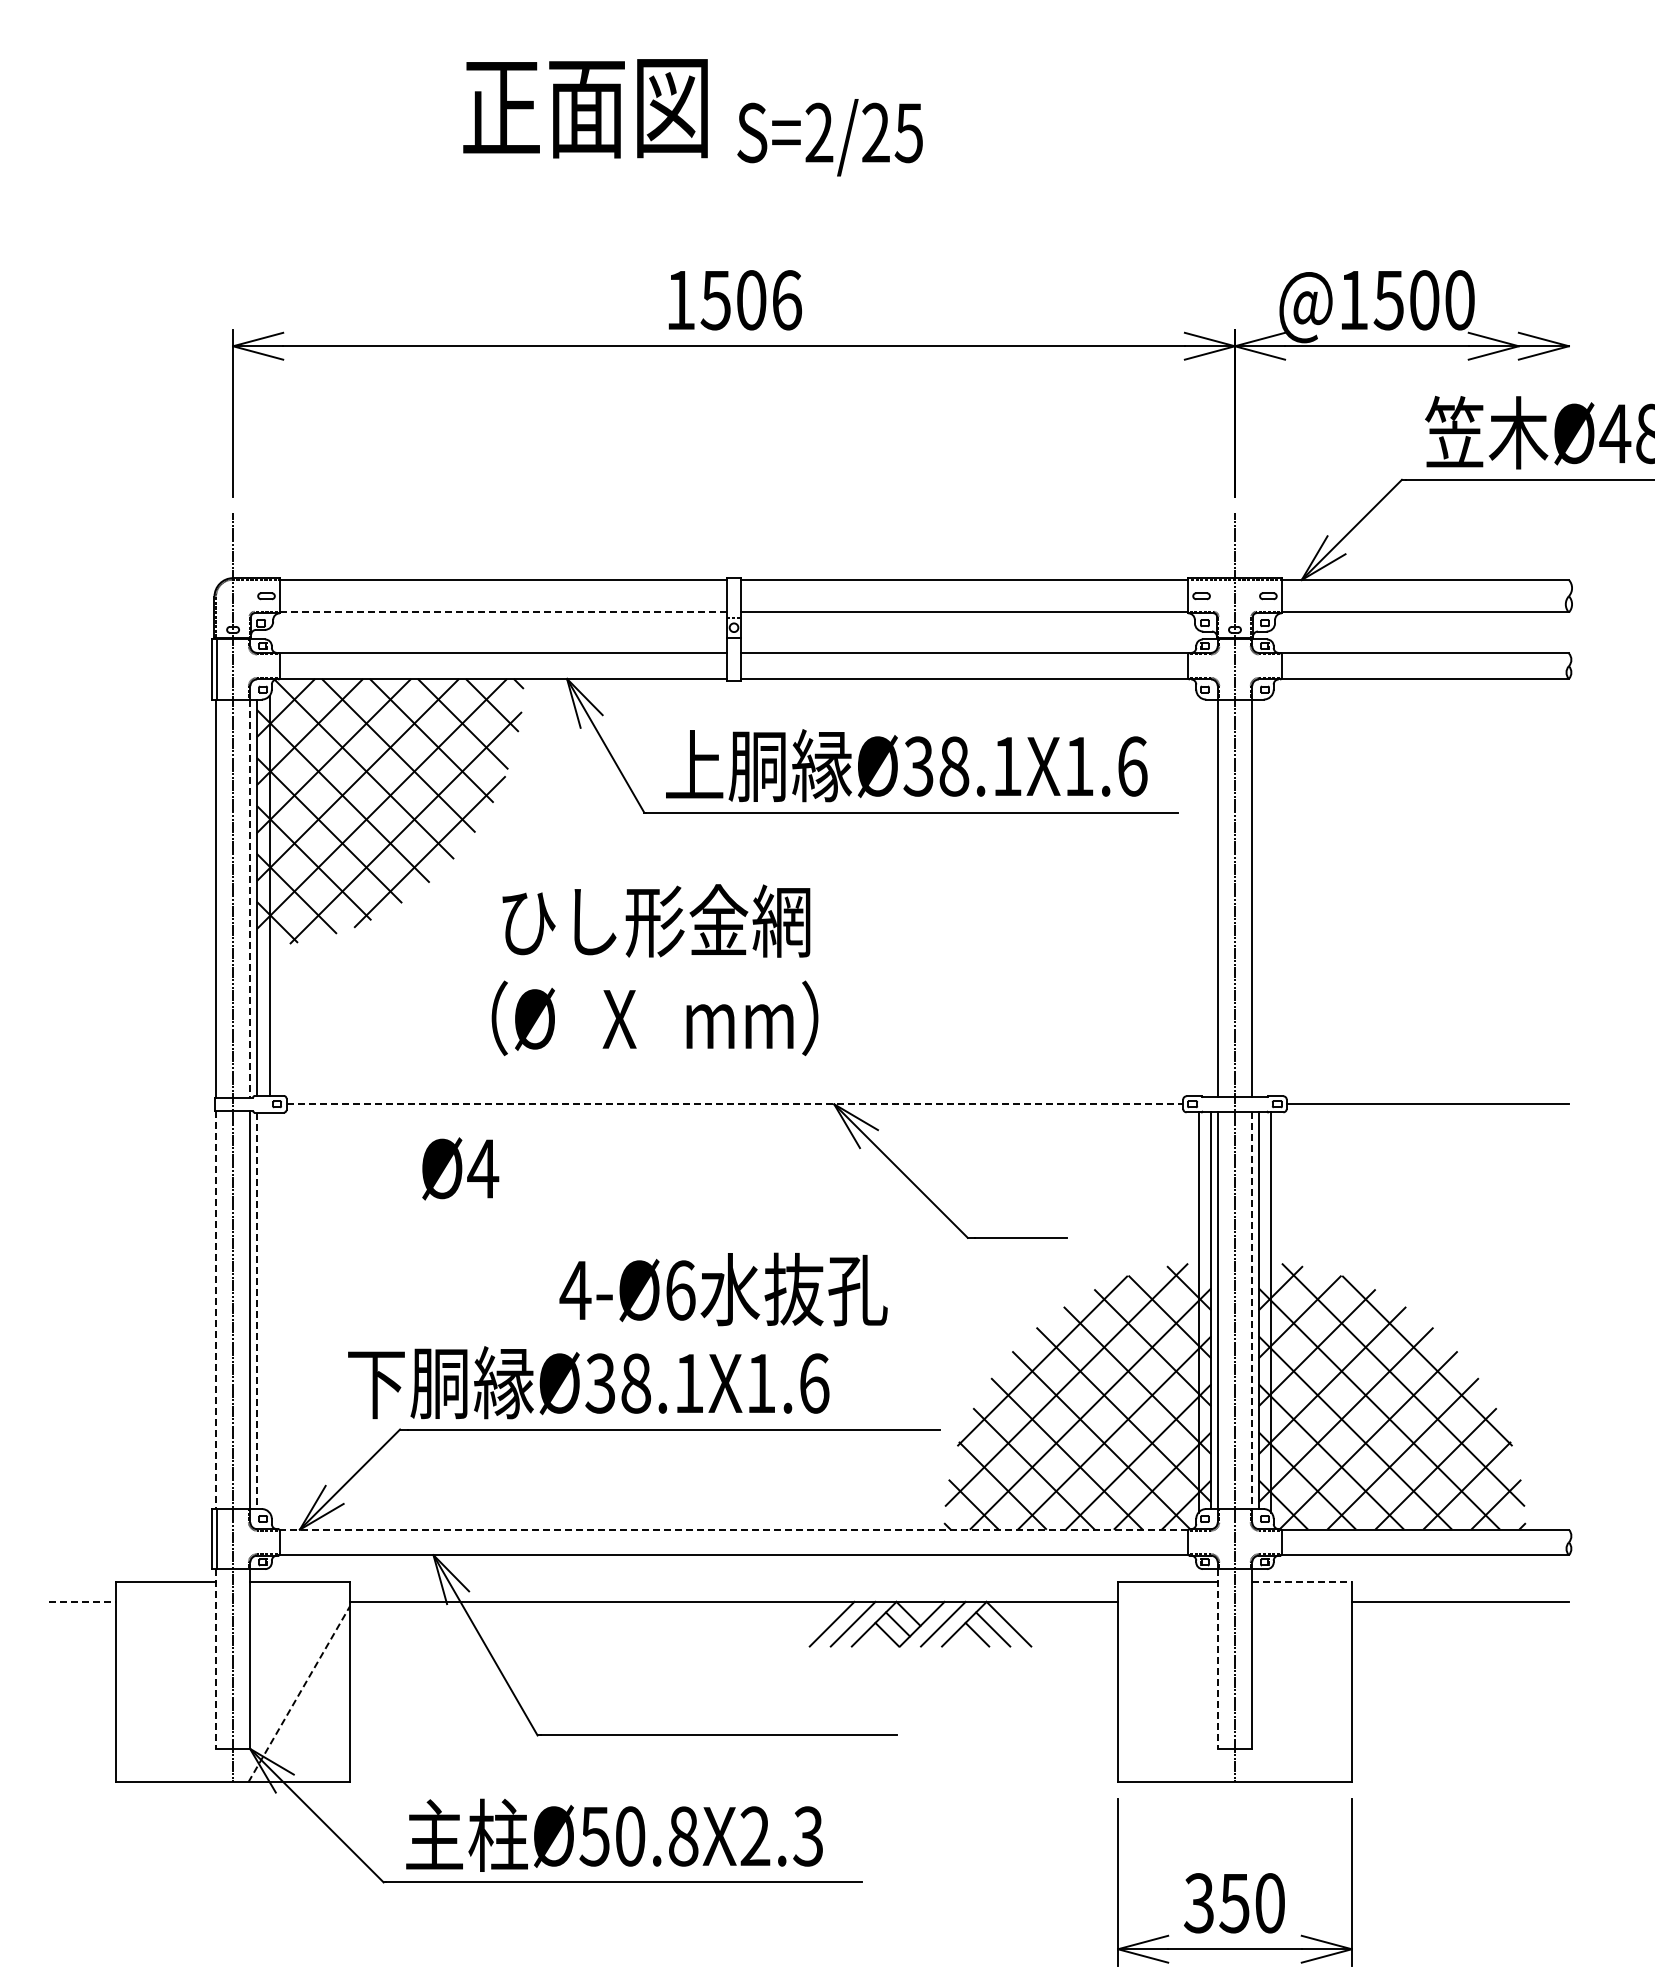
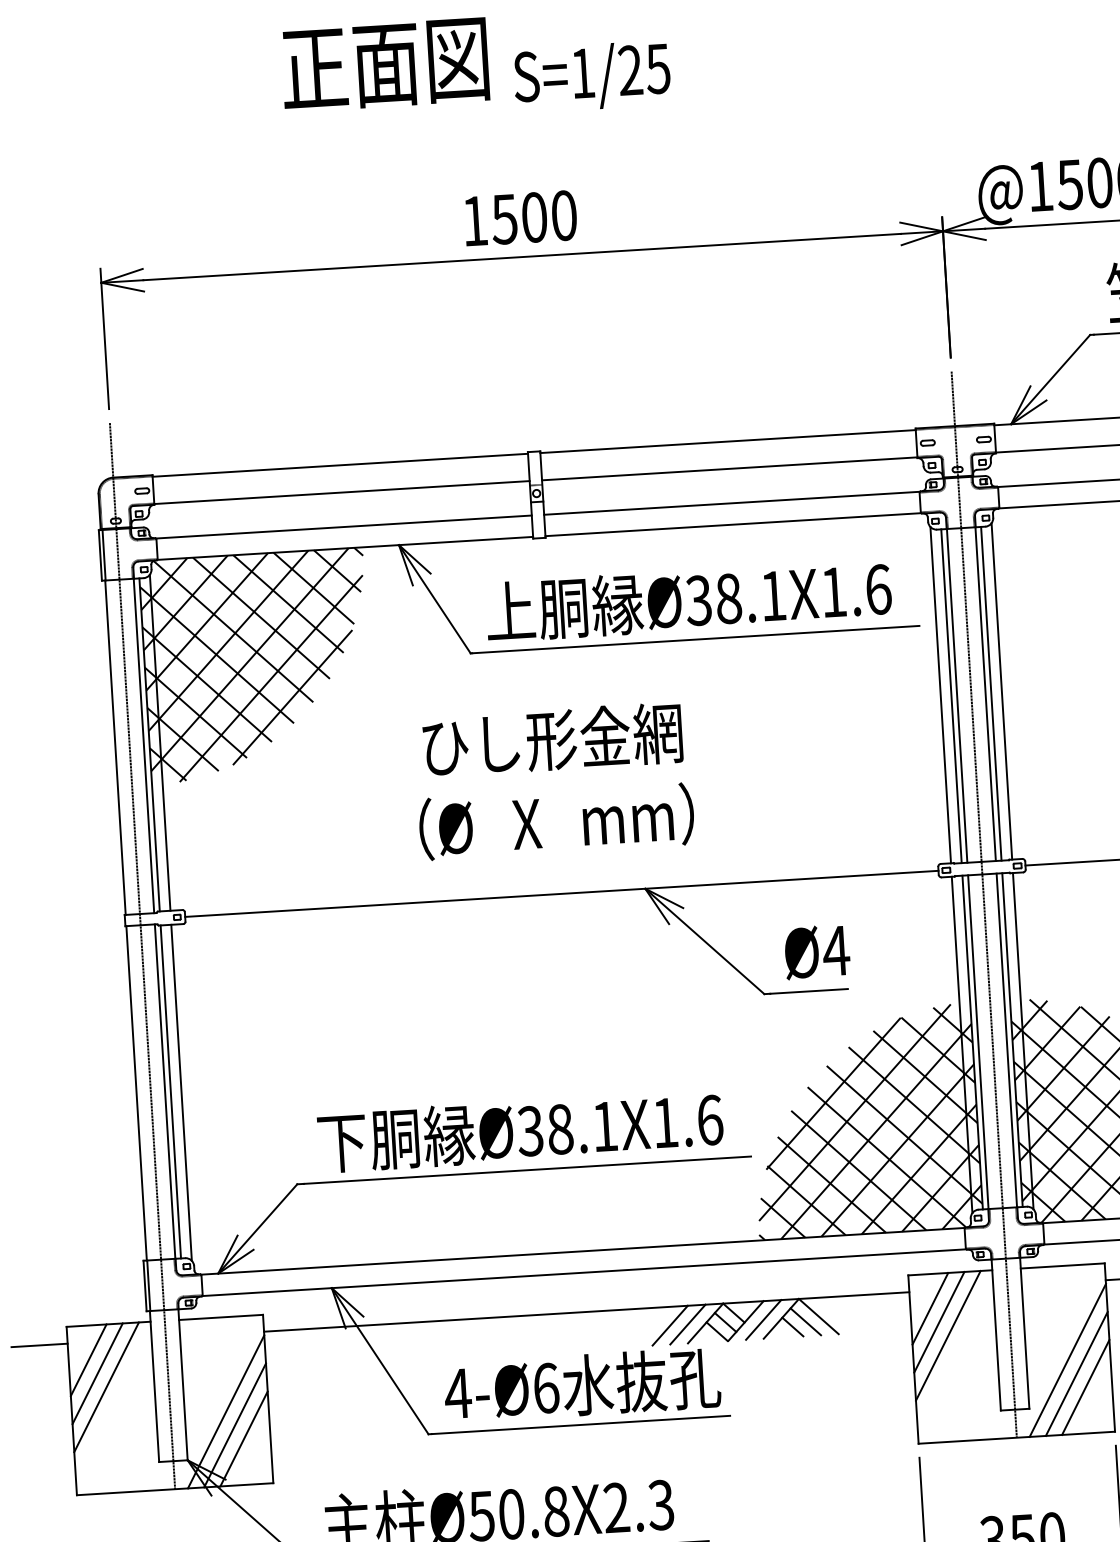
text: (819, 132) -> (582, 73), S=2/25 -> S=1/25
text: (787, 300) -> (564, 215), 1506 -> 1500
line: (502, 612) -> (341, 492), dashed -> solid
line: (1198, 896) -> (940, 695), added
line: (1271, 896) -> (1001, 691), added
line: (1211, 897) -> (951, 695), added
line: (1258, 897) -> (991, 693), added
line: (250, 899) -> (144, 746), dashed -> solid
text: (654, 969) -> (553, 780), moved
line: (735, 1104) -> (562, 894), dashed -> solid
text: (460, 1168) -> (817, 951), moved
text: (723, 1289) -> (582, 1385), moved
line: (216, 1310) -> (136, 1093), dashed -> solid
line: (1251, 1310) -> (1006, 1040), dashed -> solid
line: (256, 1311) -> (170, 1092), dashed -> solid
line: (269, 1312) -> (181, 1092), added
text: (588, 1382) -> (520, 1131), moved
line: (734, 1529) -> (583, 1251), dashed -> solid
line: (1301, 1581) -> (1062, 1265), dashed -> solid
line: (83, 1601) -> (40, 1345), dashed -> solid
line: (139, 1622) -> (88, 1359), added
line: (1141, 1622) -> (930, 1308), added
line: (149, 1639) -> (97, 1373), added
line: (1151, 1639) -> (939, 1322), added
line: (159, 1655) -> (106, 1386), added
line: (1161, 1655) -> (948, 1335), added
line: (216, 1658) -> (154, 1386), dashed -> solid
line: (1218, 1658) -> (996, 1334), dashed -> solid
line: (299, 1694) -> (226, 1412), dashed -> solid
line: (1300, 1694) -> (1067, 1360), added
line: (308, 1710) -> (234, 1425), added
line: (1310, 1710) -> (1076, 1373), added
line: (318, 1727) -> (244, 1438), added
line: (1319, 1727) -> (1085, 1387), added

